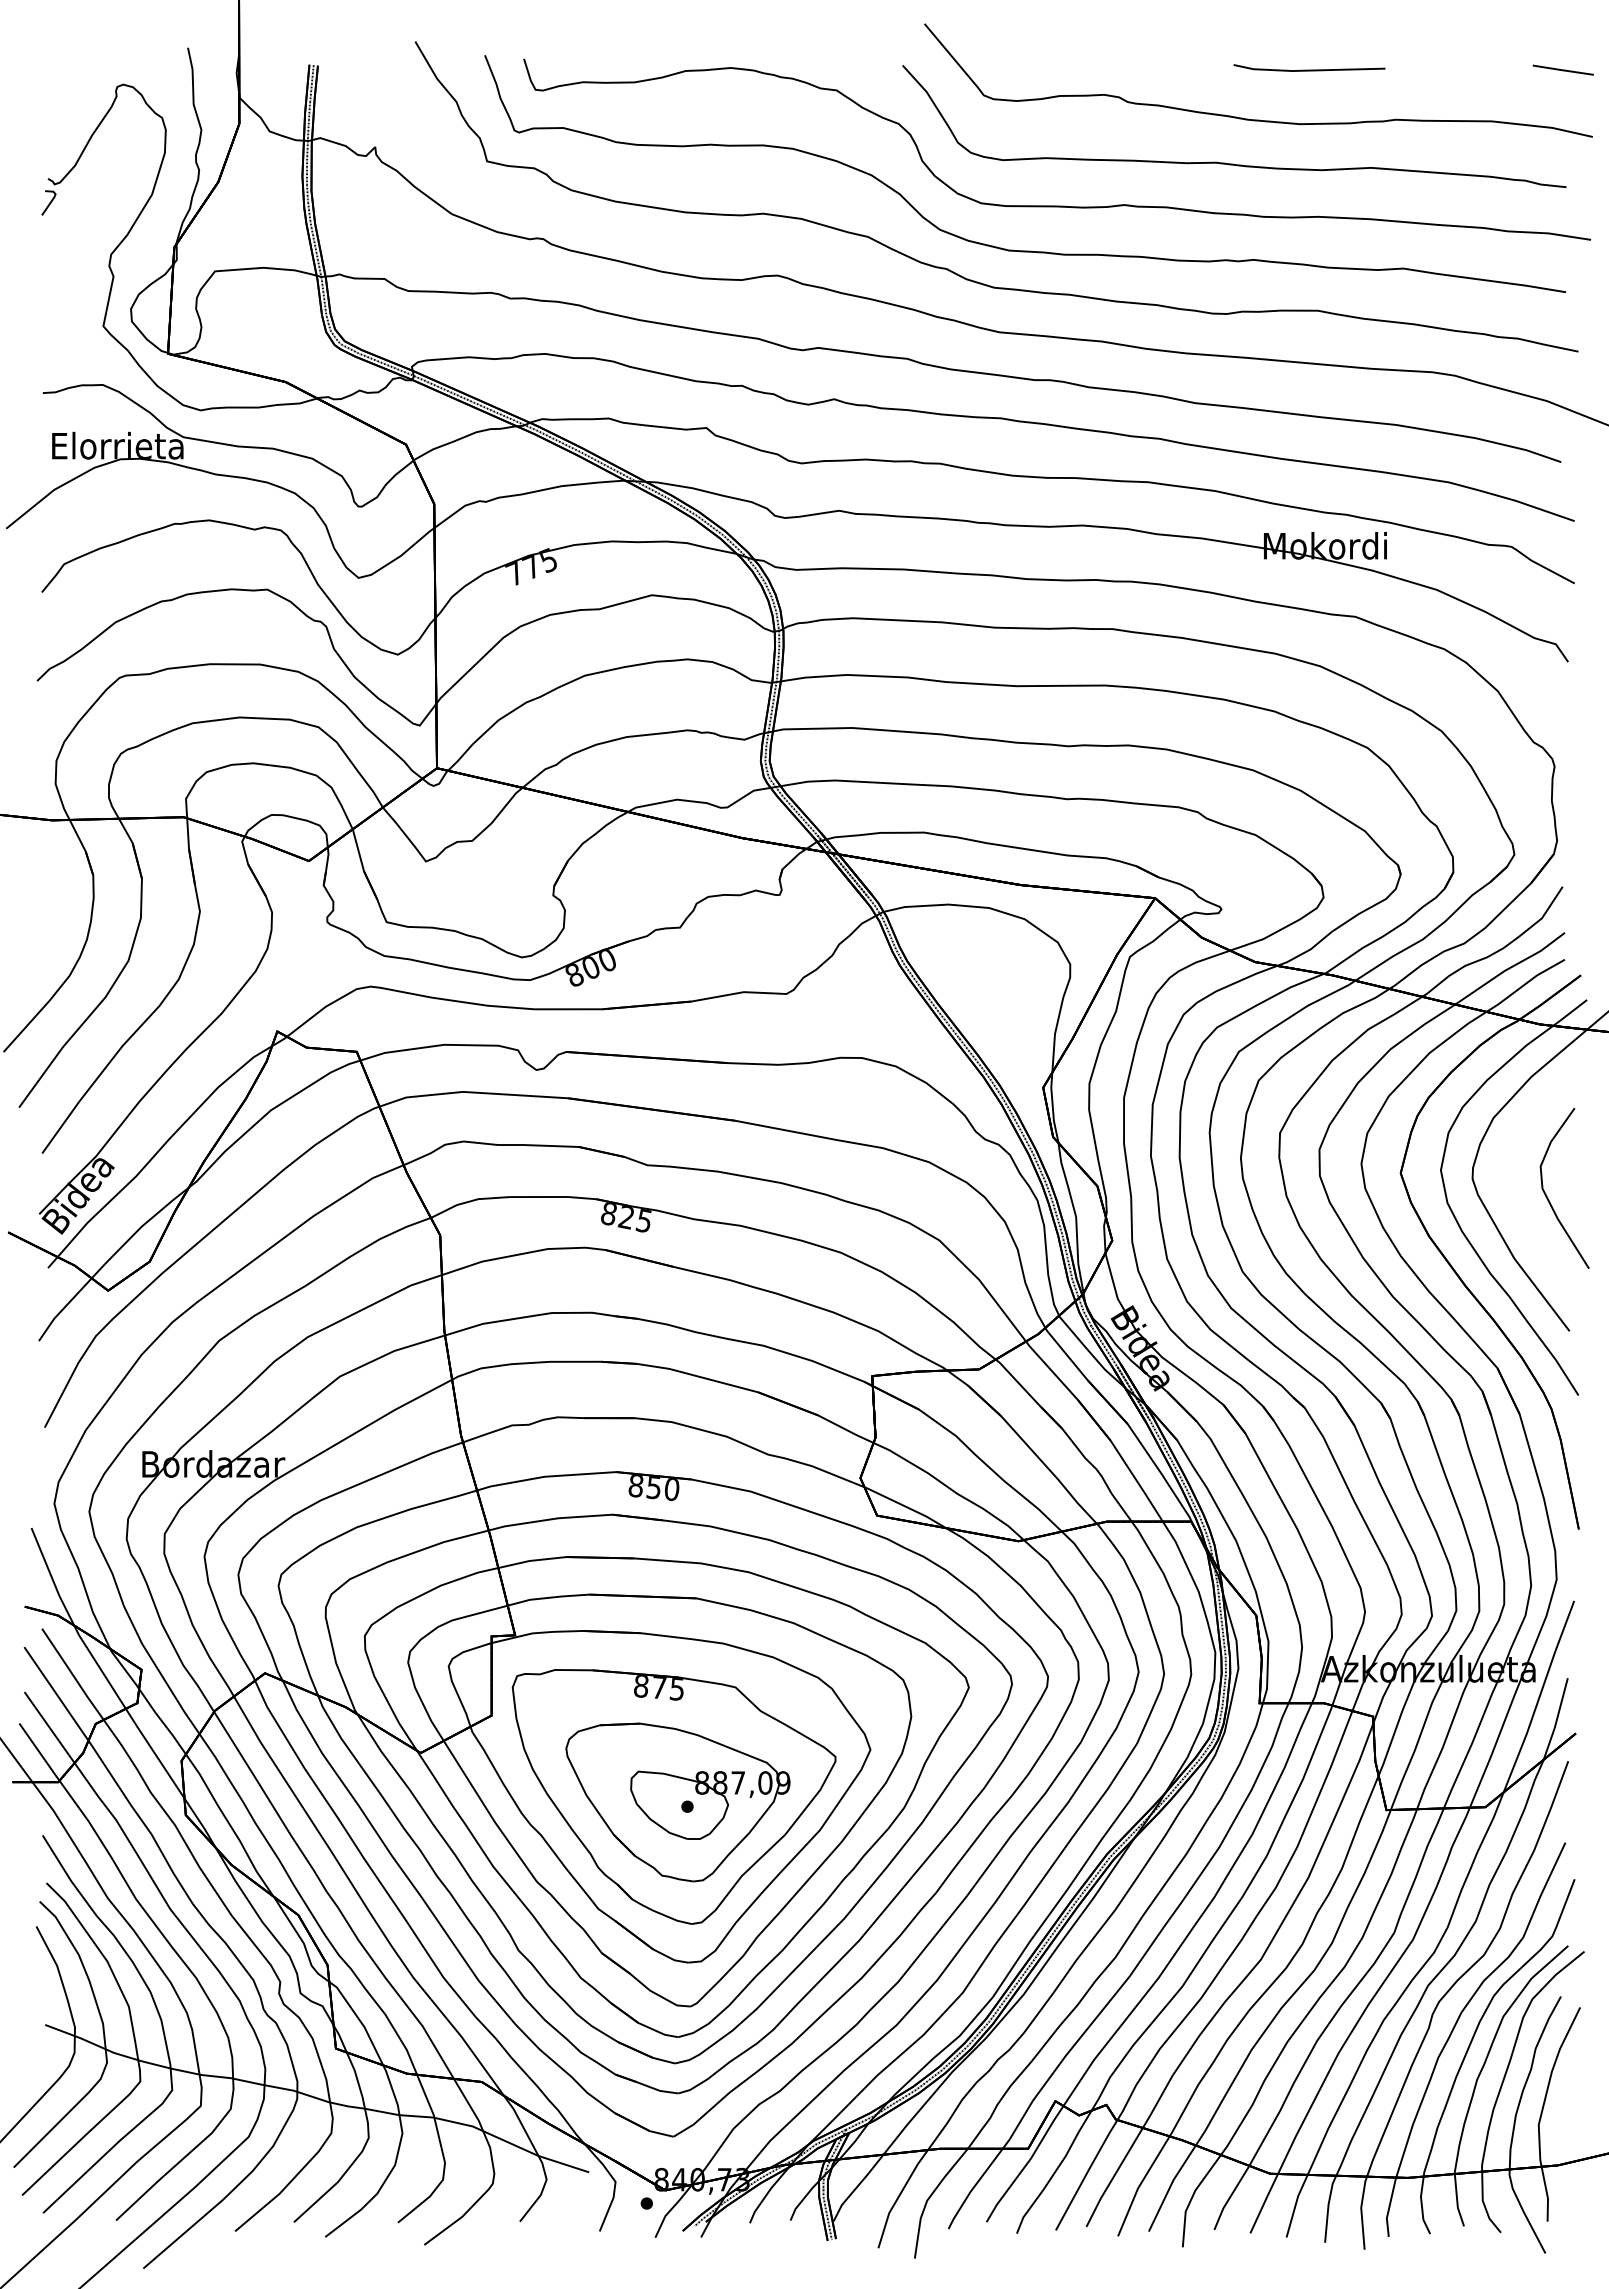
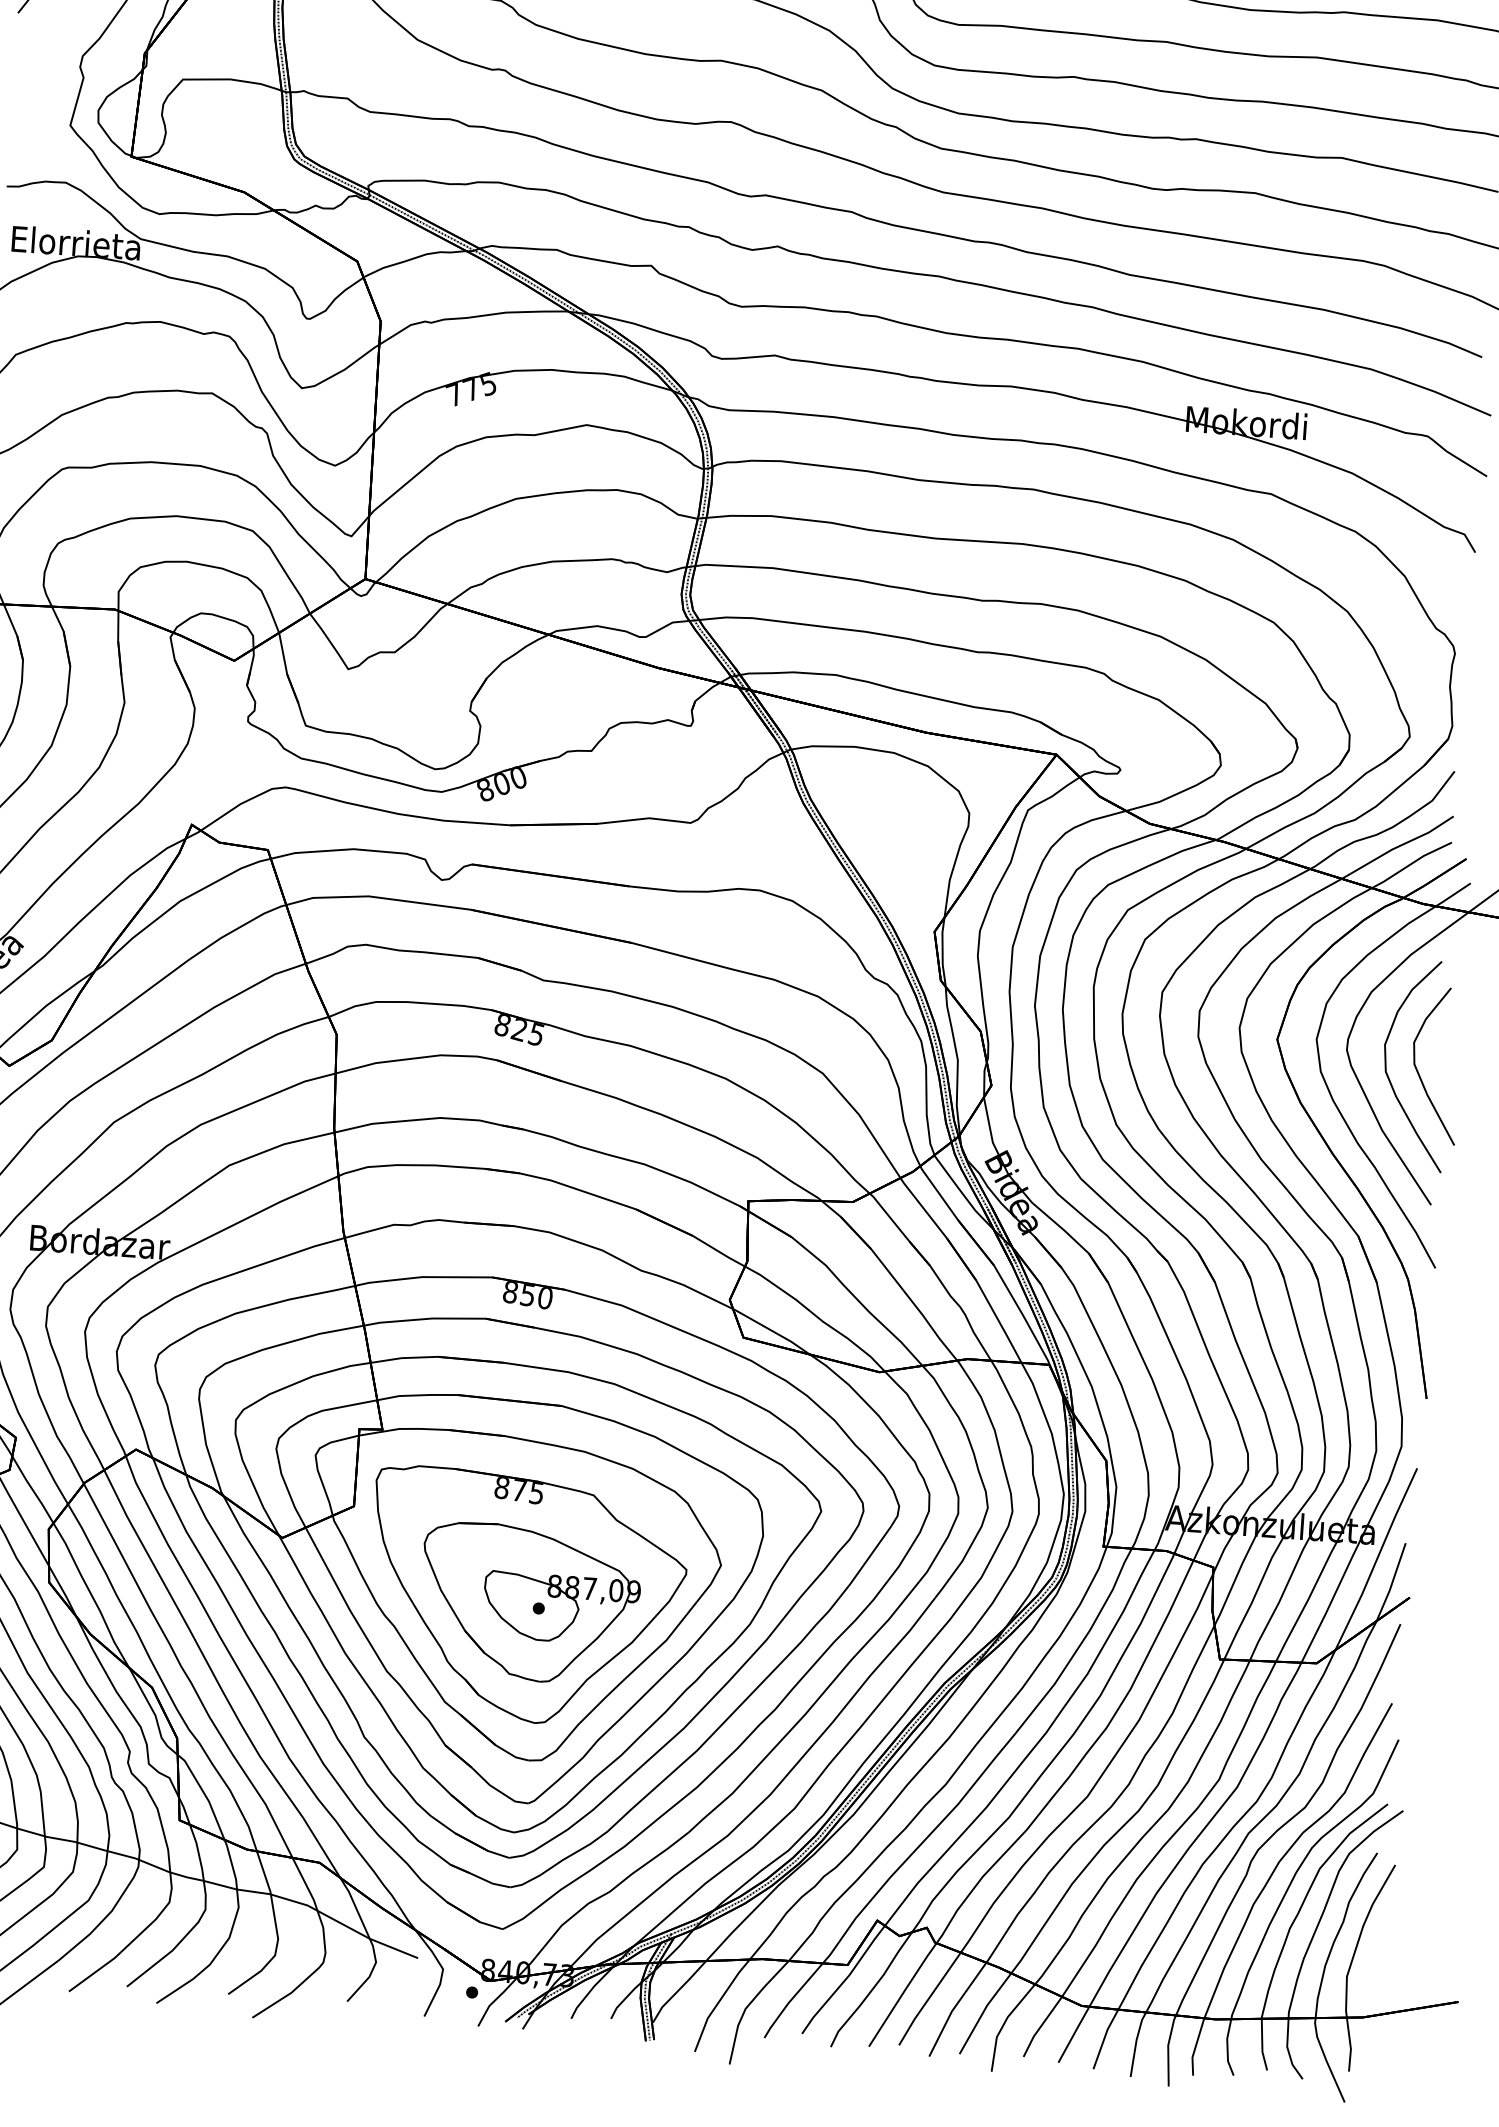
part: (1514, 1191) -> (1386, 1065), added

